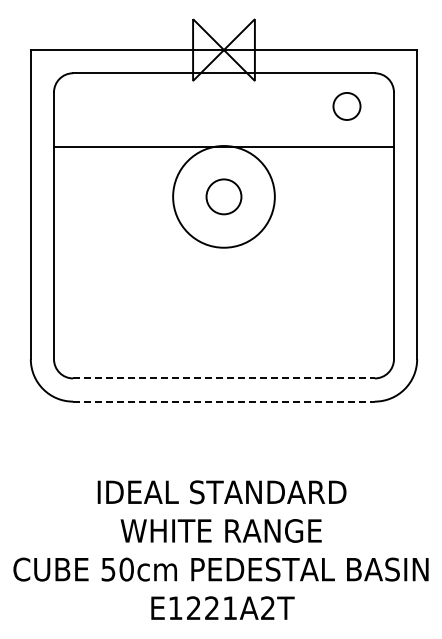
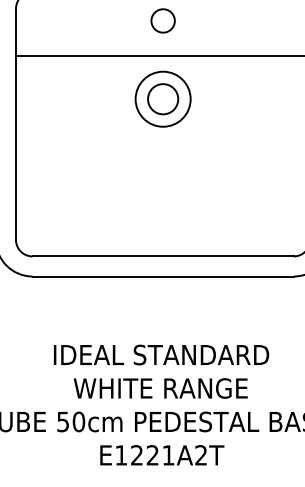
circle: (346, 106) -> (162, 20), moved
circle: (223, 196) -> (162, 98), size x0.62
line: (224, 378) -> (163, 256), dashed -> solid
line: (224, 401) -> (163, 276), dashed -> solid

